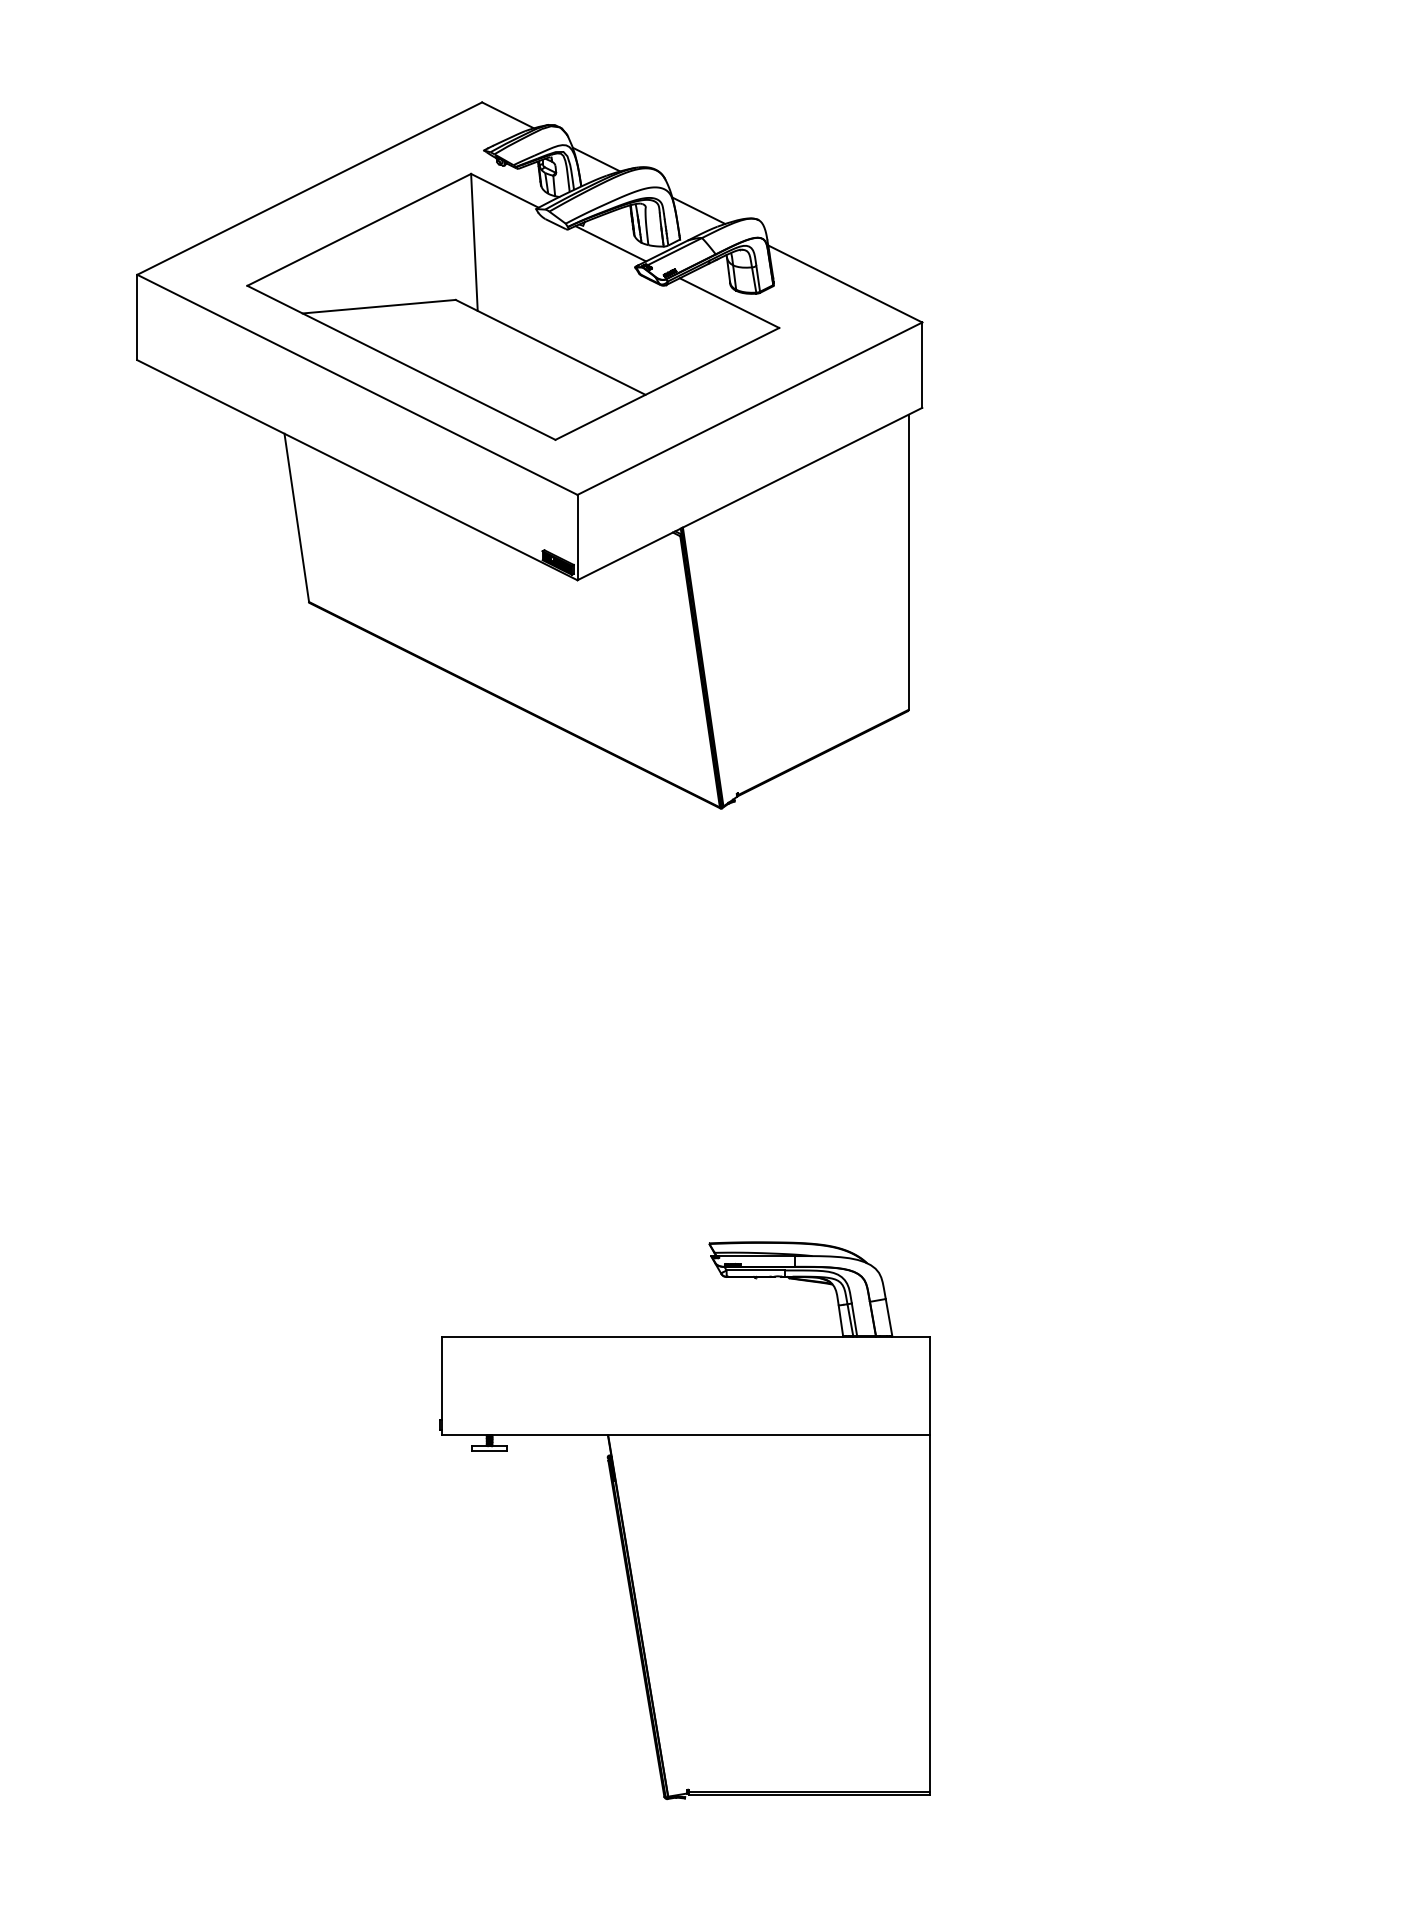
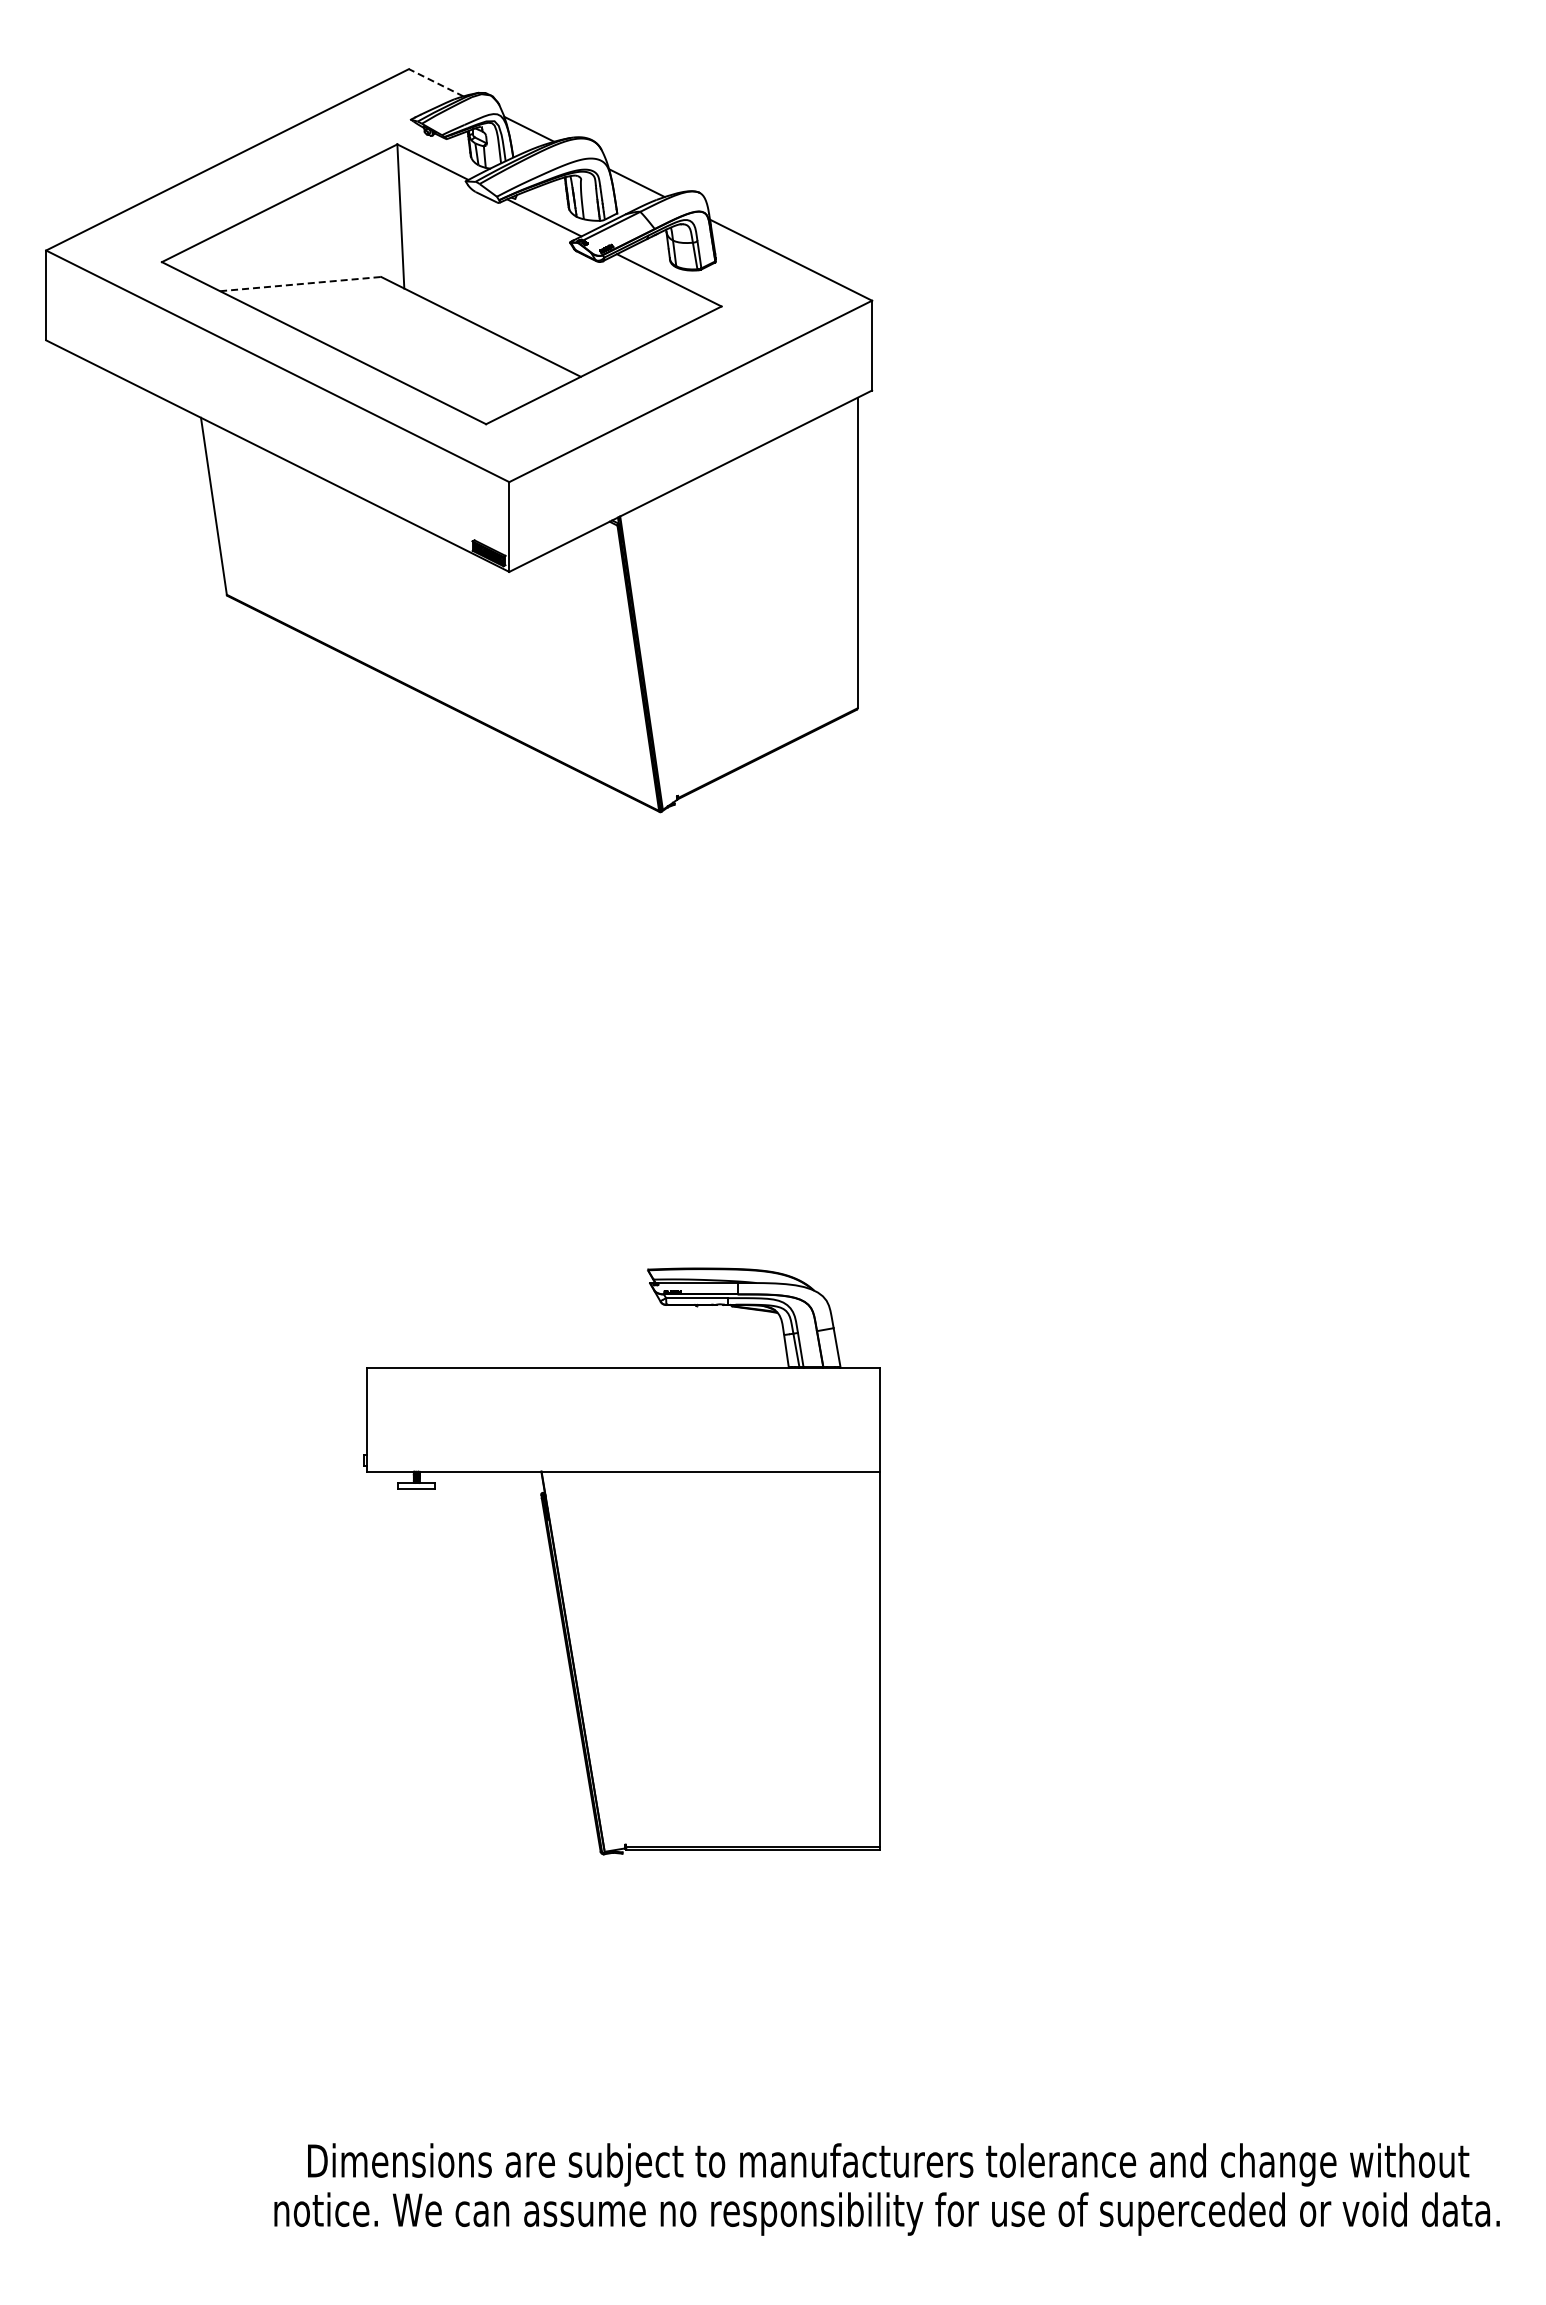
line: (508, 115) -> (436, 82), solid -> dashed
line: (379, 307) -> (300, 284), solid -> dashed

